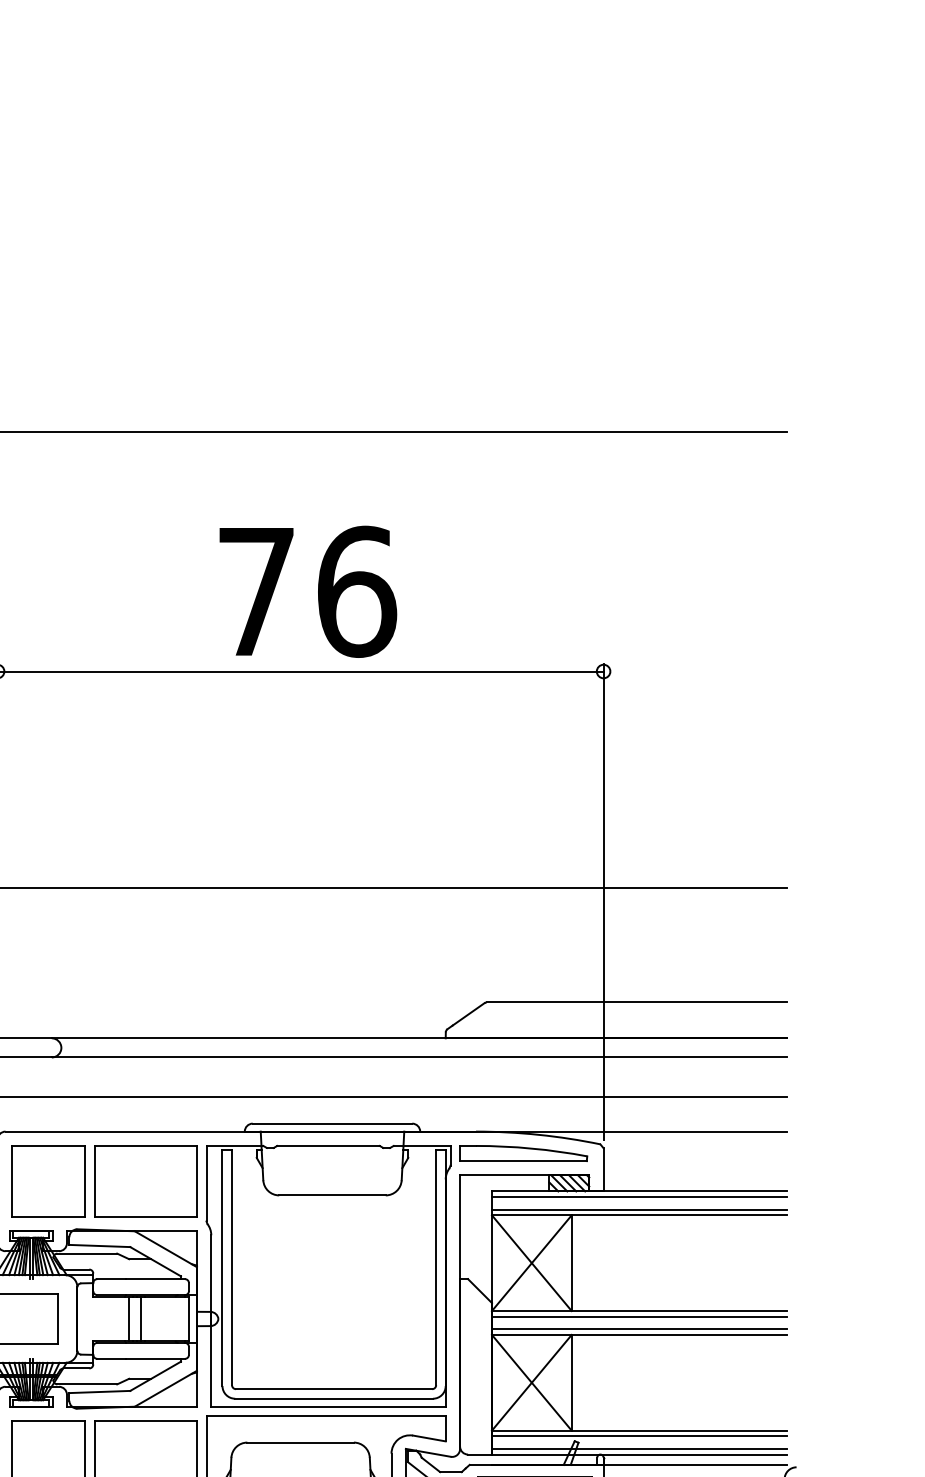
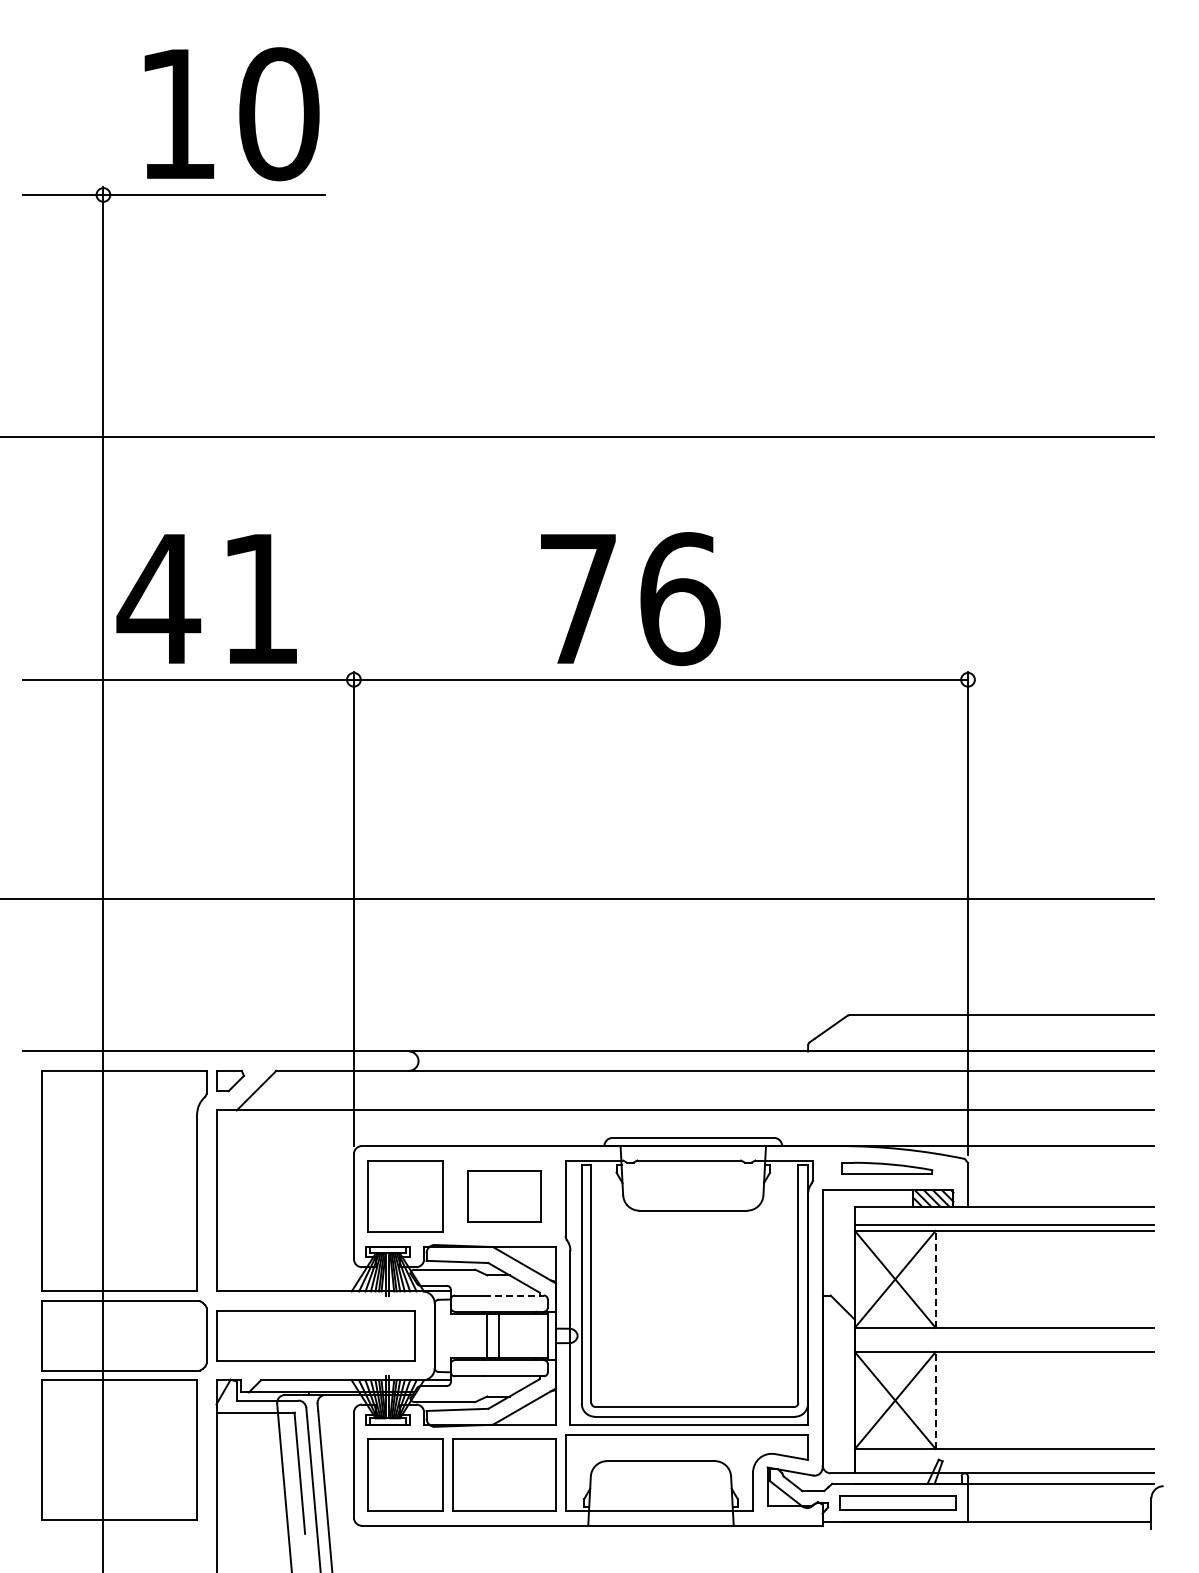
text: (308, 592) -> (630, 599), moved
part: (524, 1152) -> (887, 1167), size x0.7
part: (146, 1181) -> (504, 1196), size x0.7
line: (638, 1197) -> (1003, 1212), removed
line: (571, 1262) -> (935, 1278), solid -> dashed
line: (156, 1279) -> (514, 1295), solid -> dashed
line: (638, 1316) -> (1003, 1333), removed
line: (638, 1329) -> (1003, 1346), removed
line: (571, 1382) -> (935, 1400), solid -> dashed
line: (638, 1436) -> (1003, 1454), removed
line: (638, 1448) -> (1003, 1467), removed

